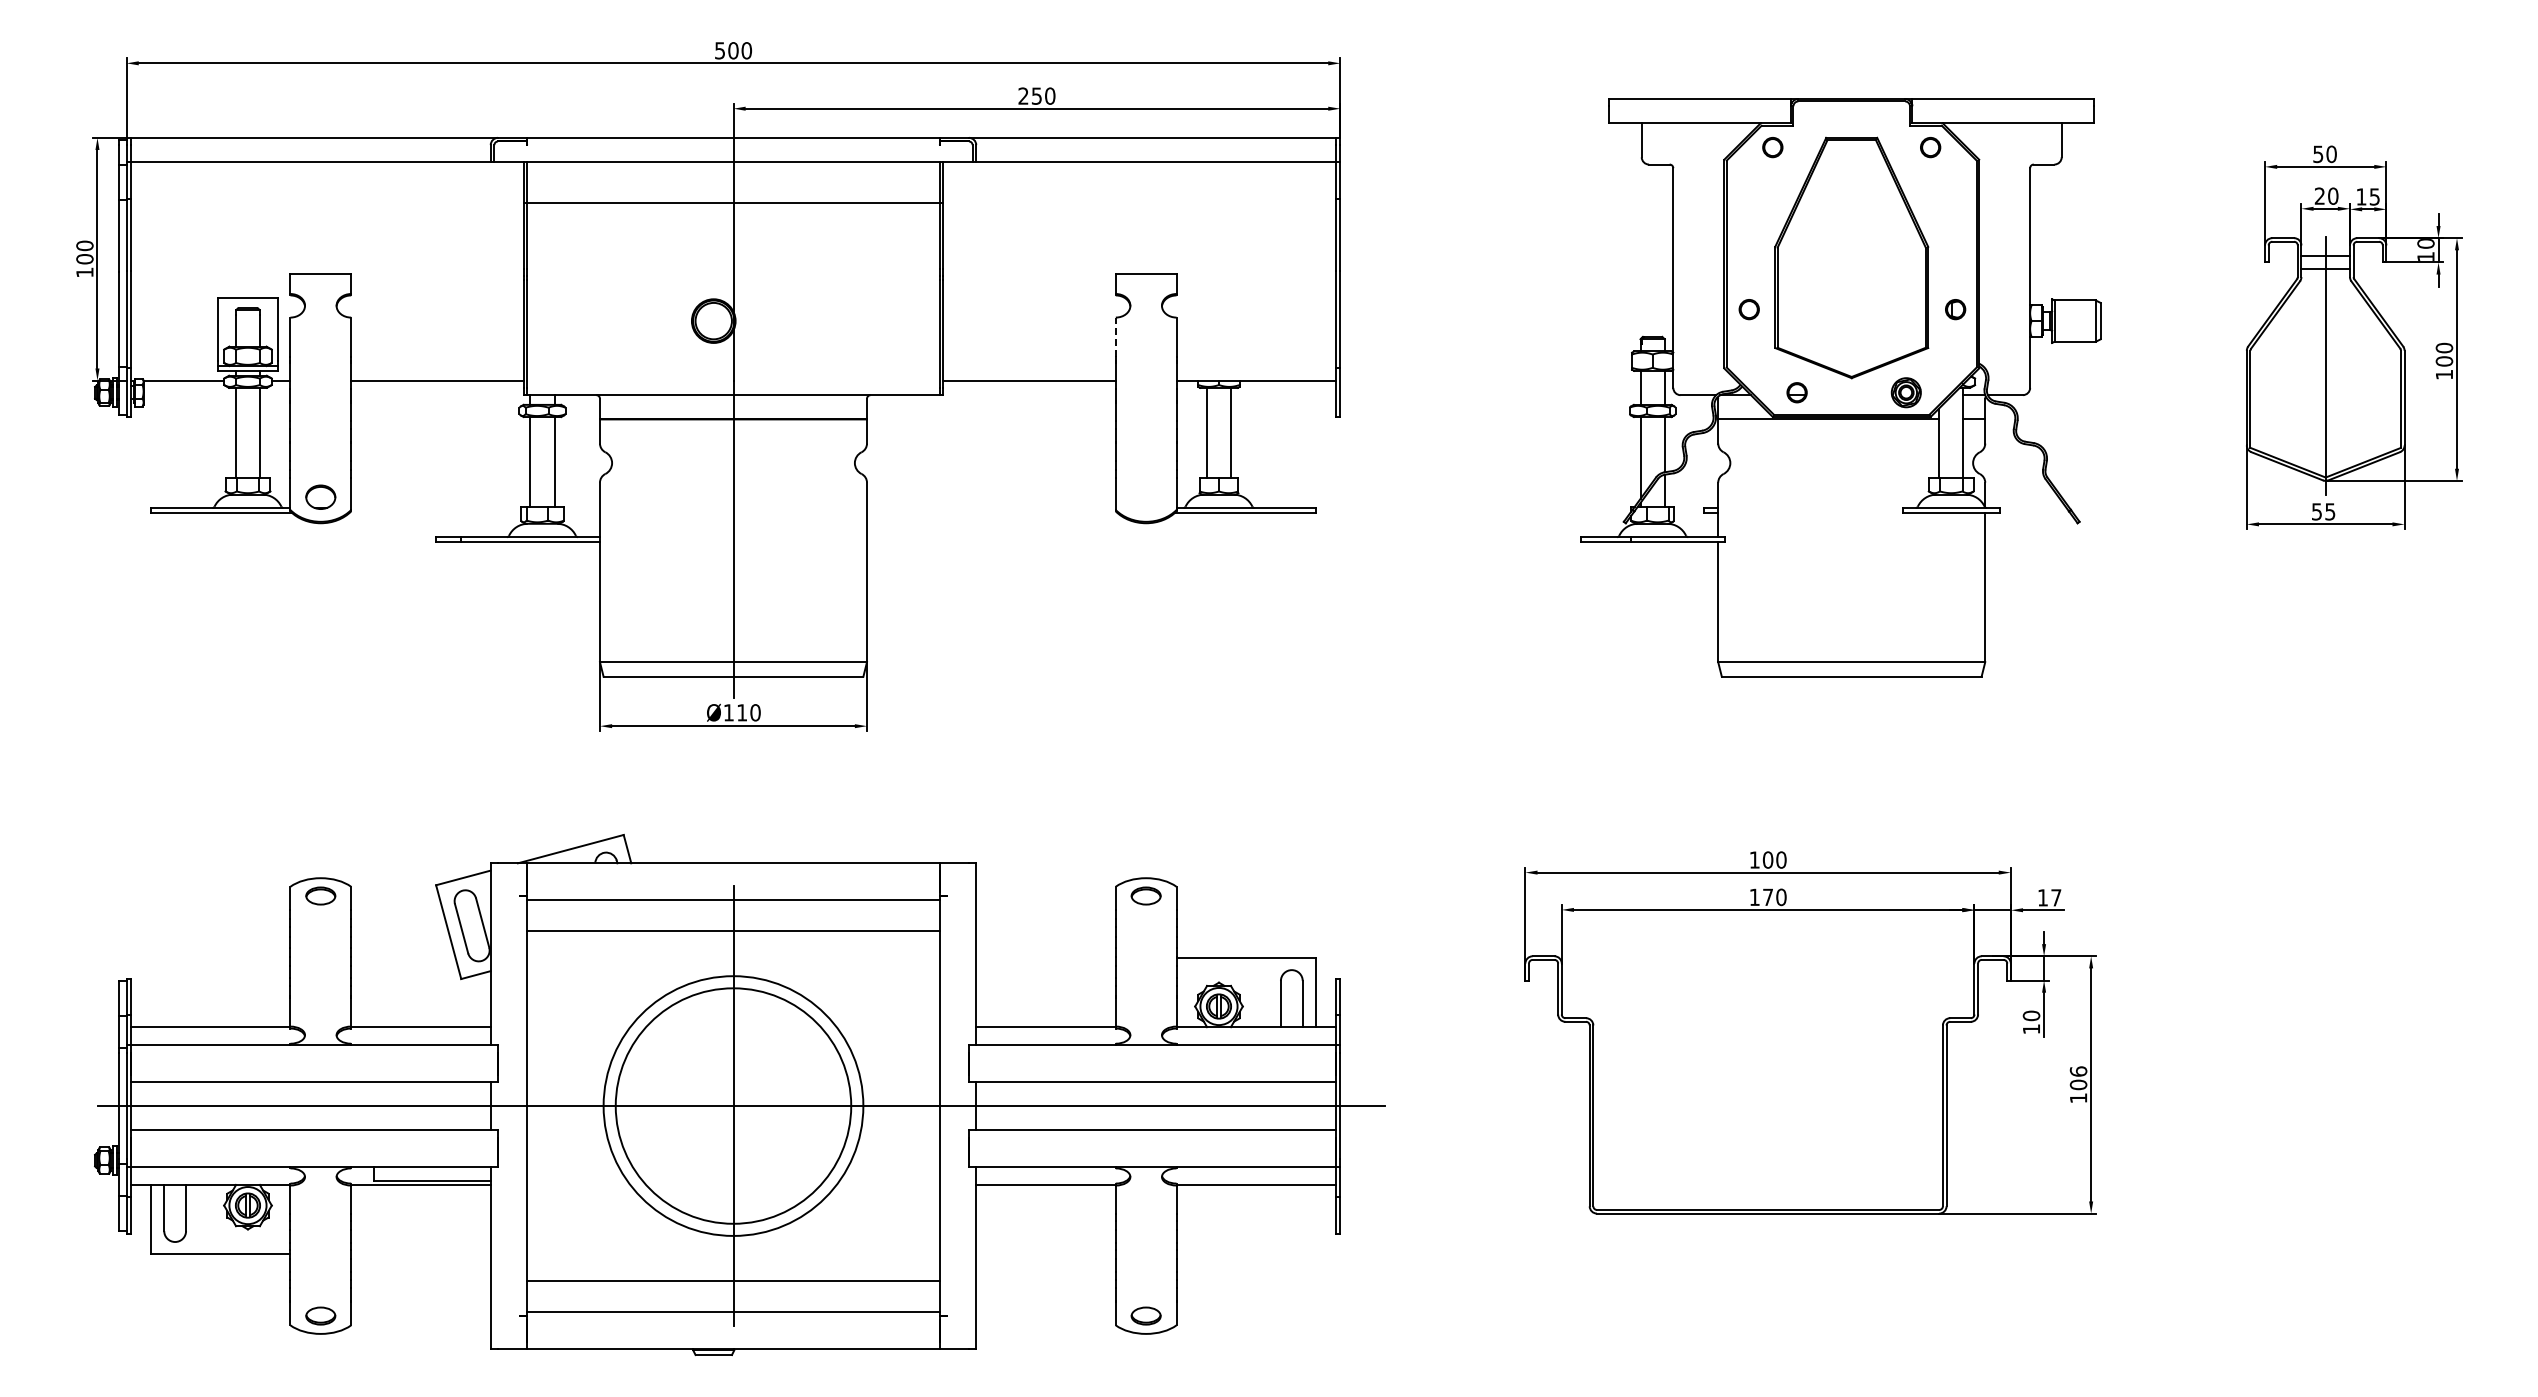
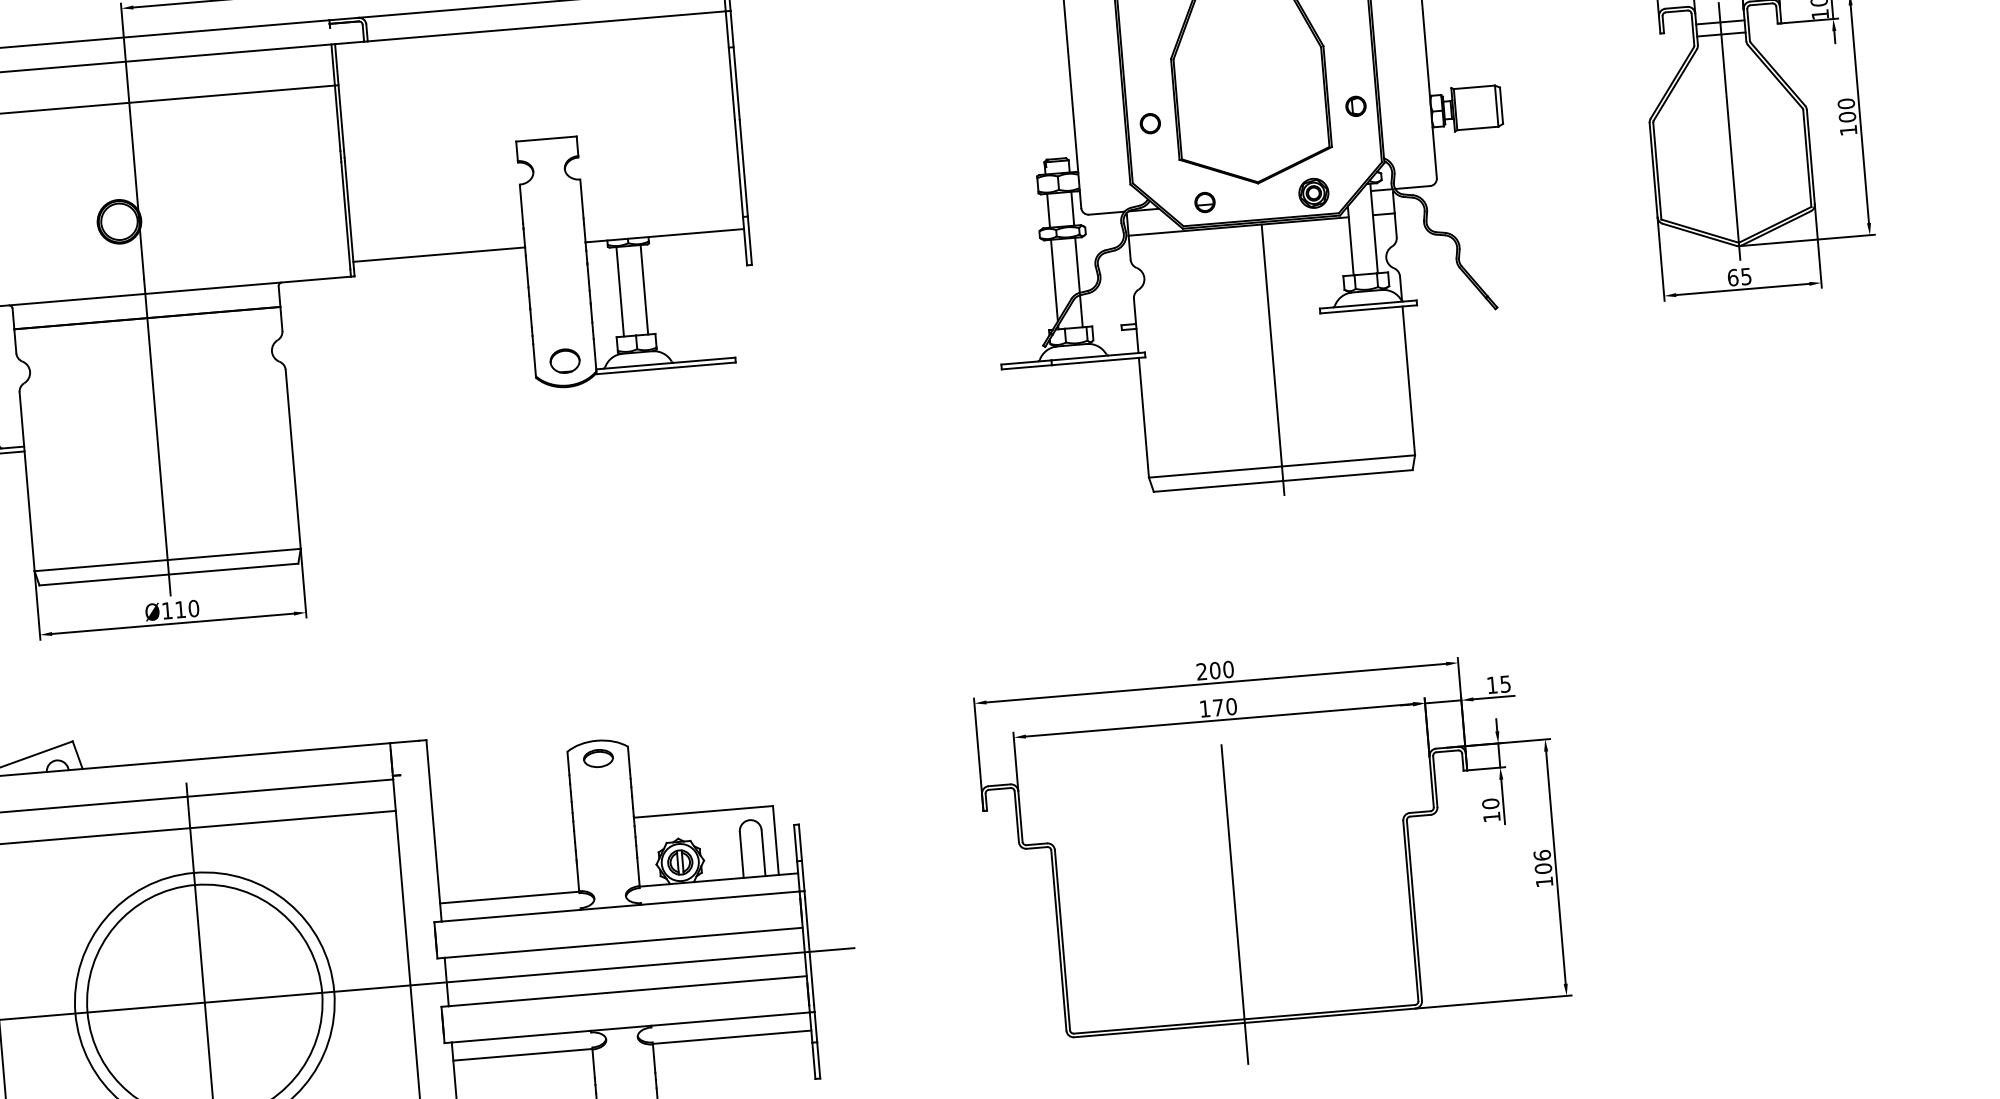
line: (1115, 337) -> (521, 204), dashed -> solid
part: (1145, 496) -> (564, 360), added
text: (2316, 511) -> (1732, 277), 55 -> 65
line: (1851, 554) -> (1272, 359), added
text: (1754, 859) -> (1201, 671), 100 -> 200
text: (2056, 897) -> (1505, 683), 17 -> 15
line: (1768, 1094) -> (1235, 904), added

